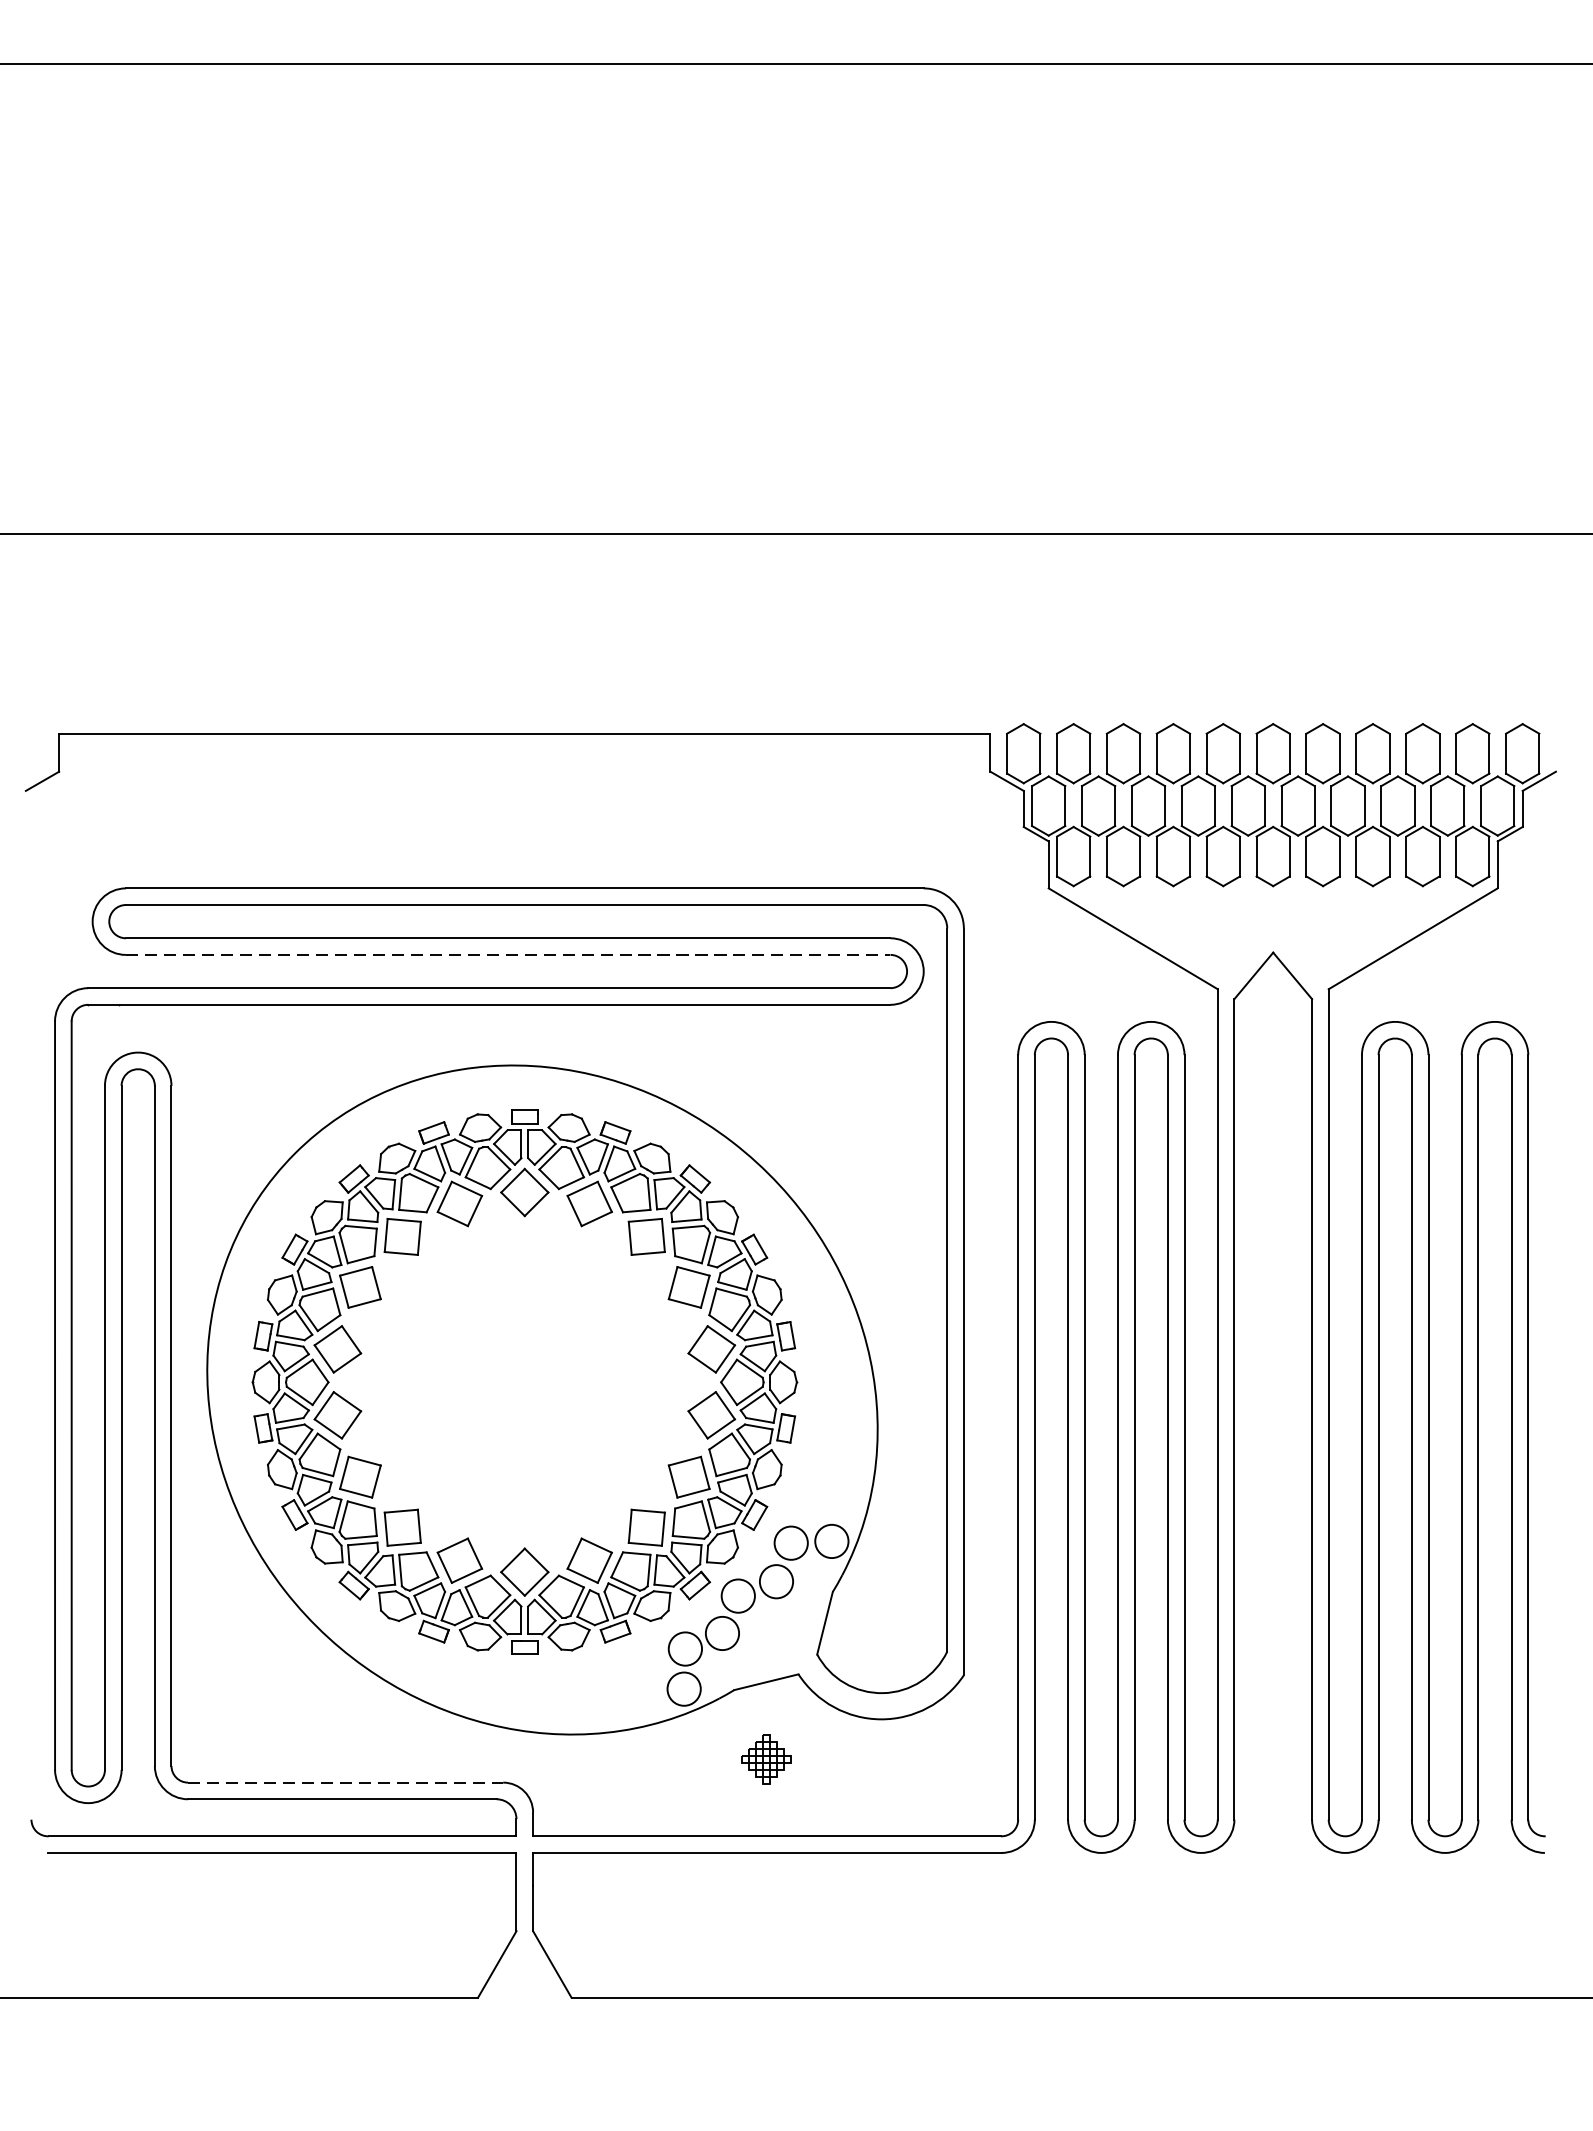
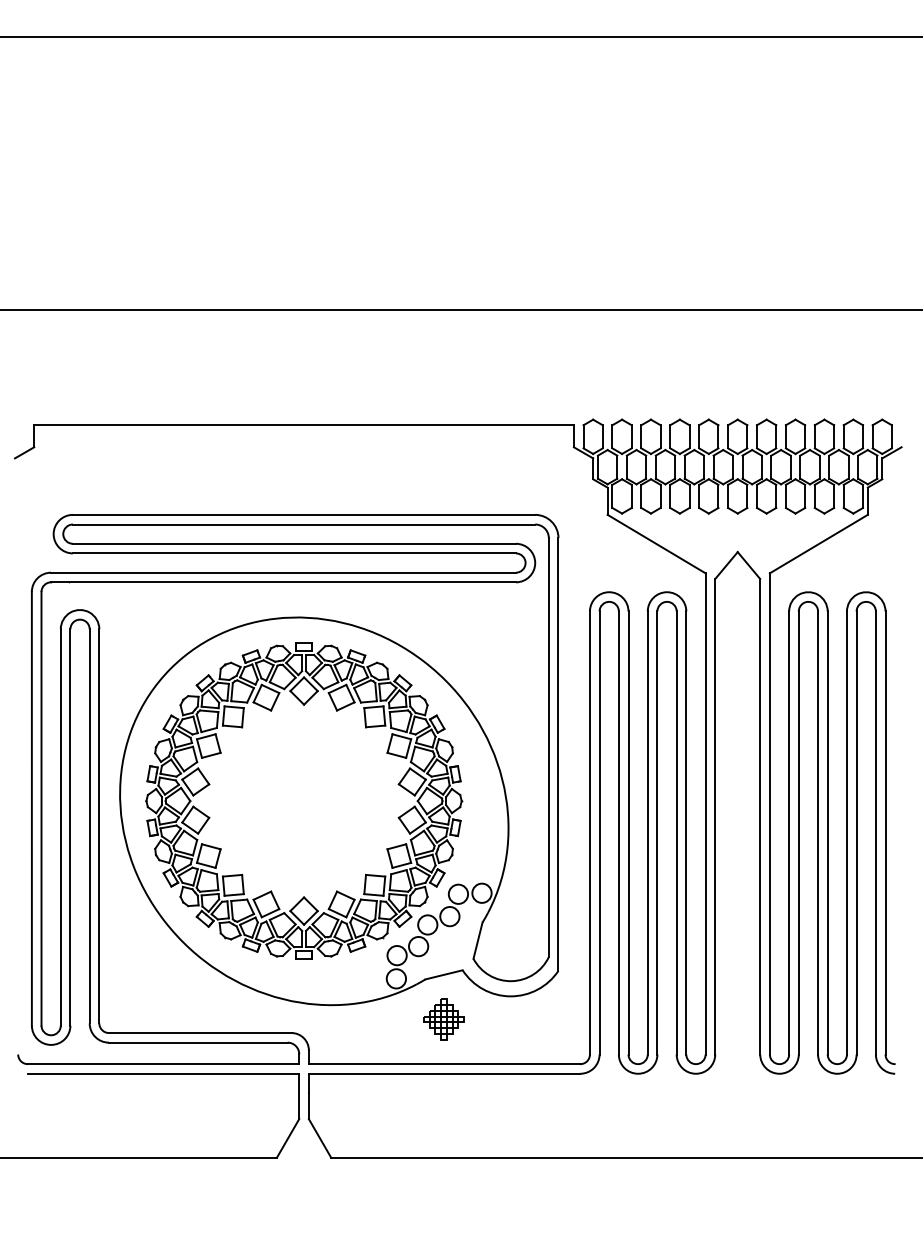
line: (508, 955) -> (294, 553), dashed -> solid
part: (765, 1759) -> (443, 1019), size x1.43
line: (346, 1783) -> (200, 1033), dashed -> solid

